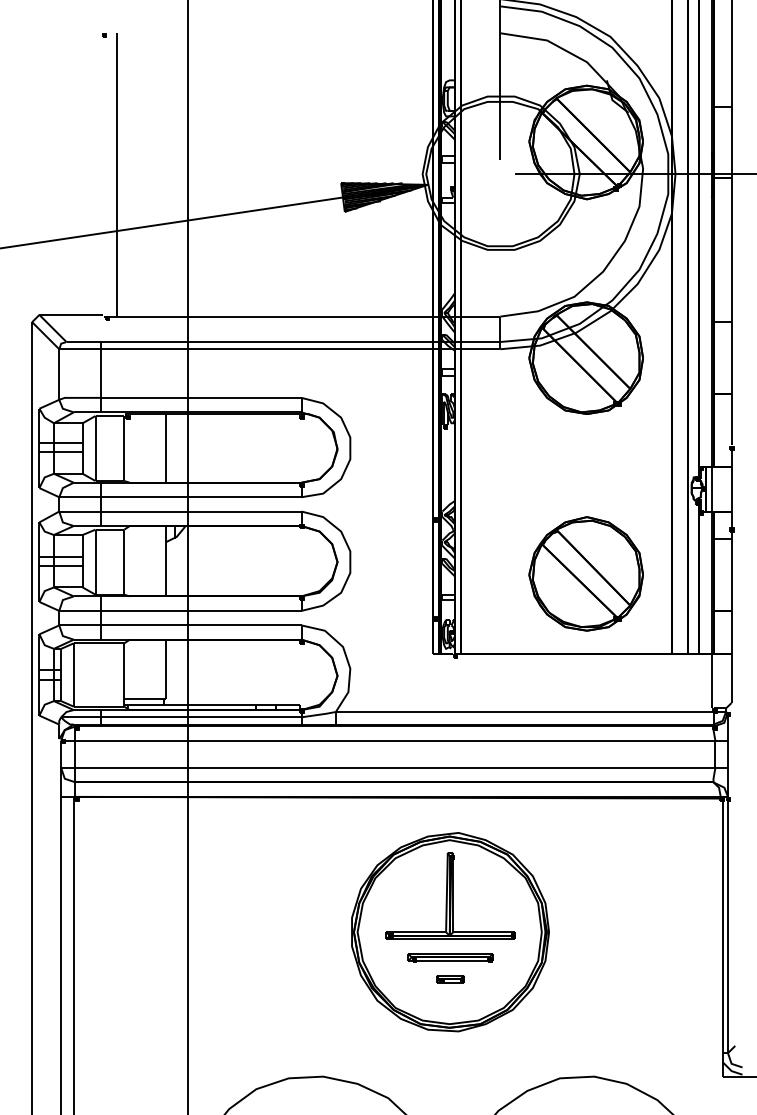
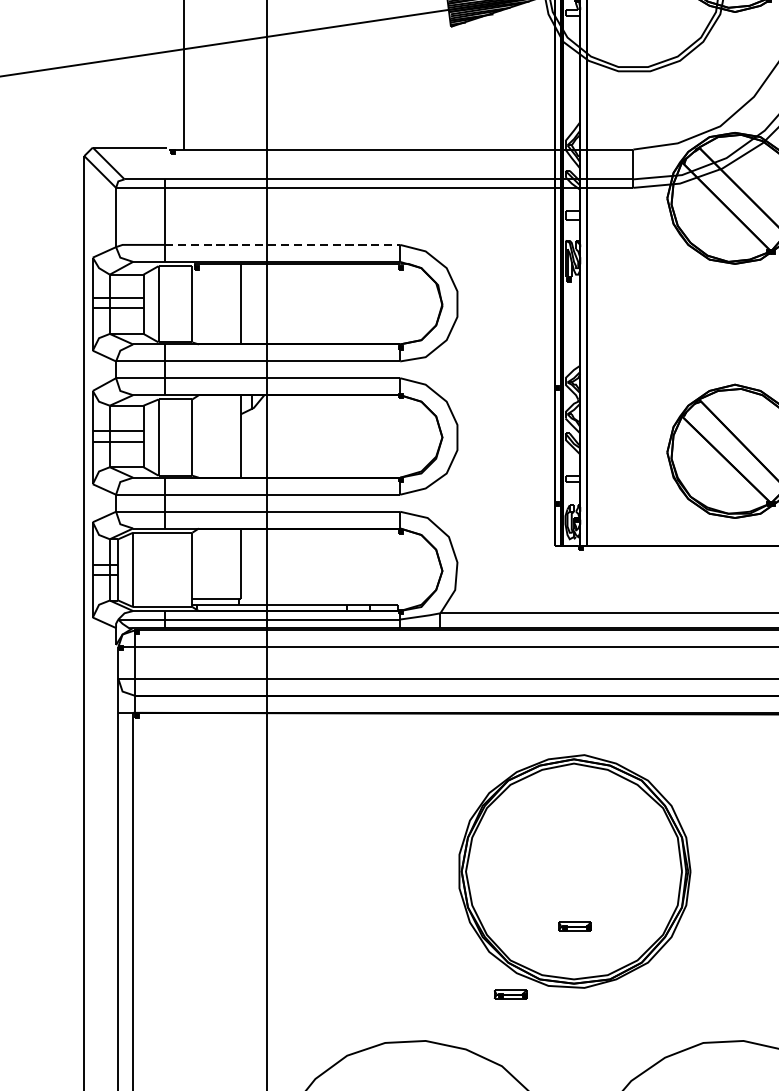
line: (201, 397) -> (282, 244), solid -> dashed
part: (450, 895) -> (574, 828), removed
part: (450, 957) -> (574, 901), removed
part: (395, 1037) -> (510, 995), added

